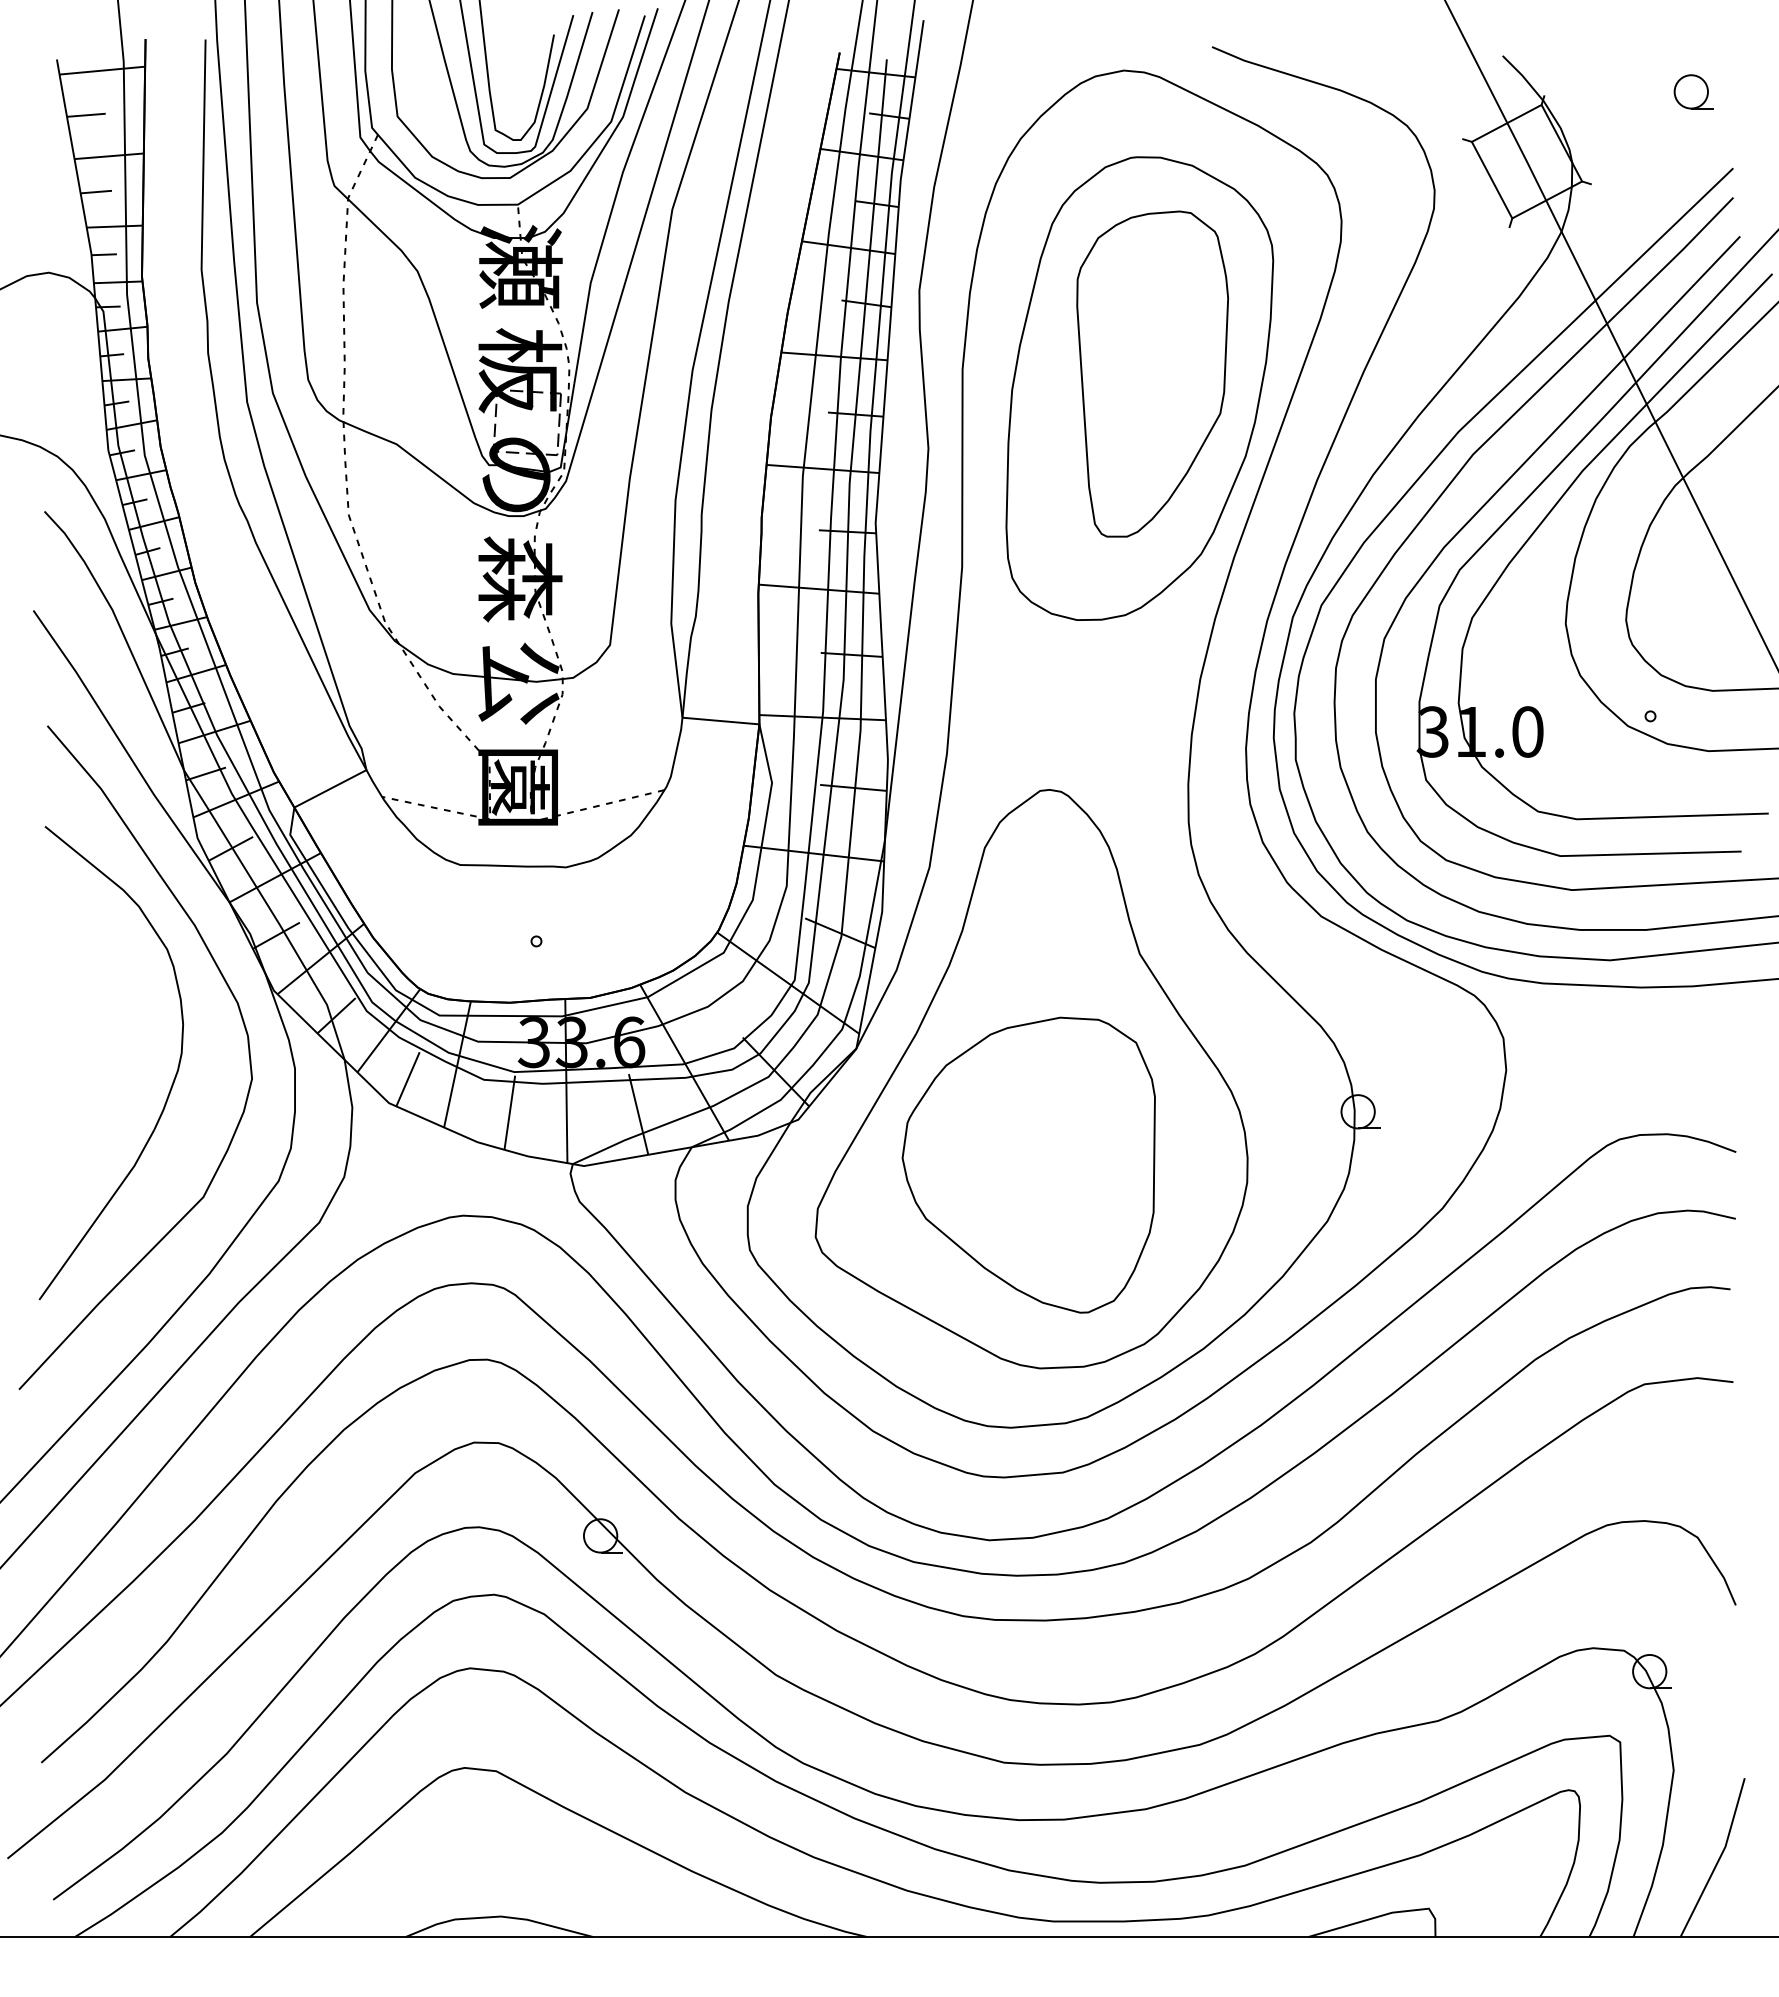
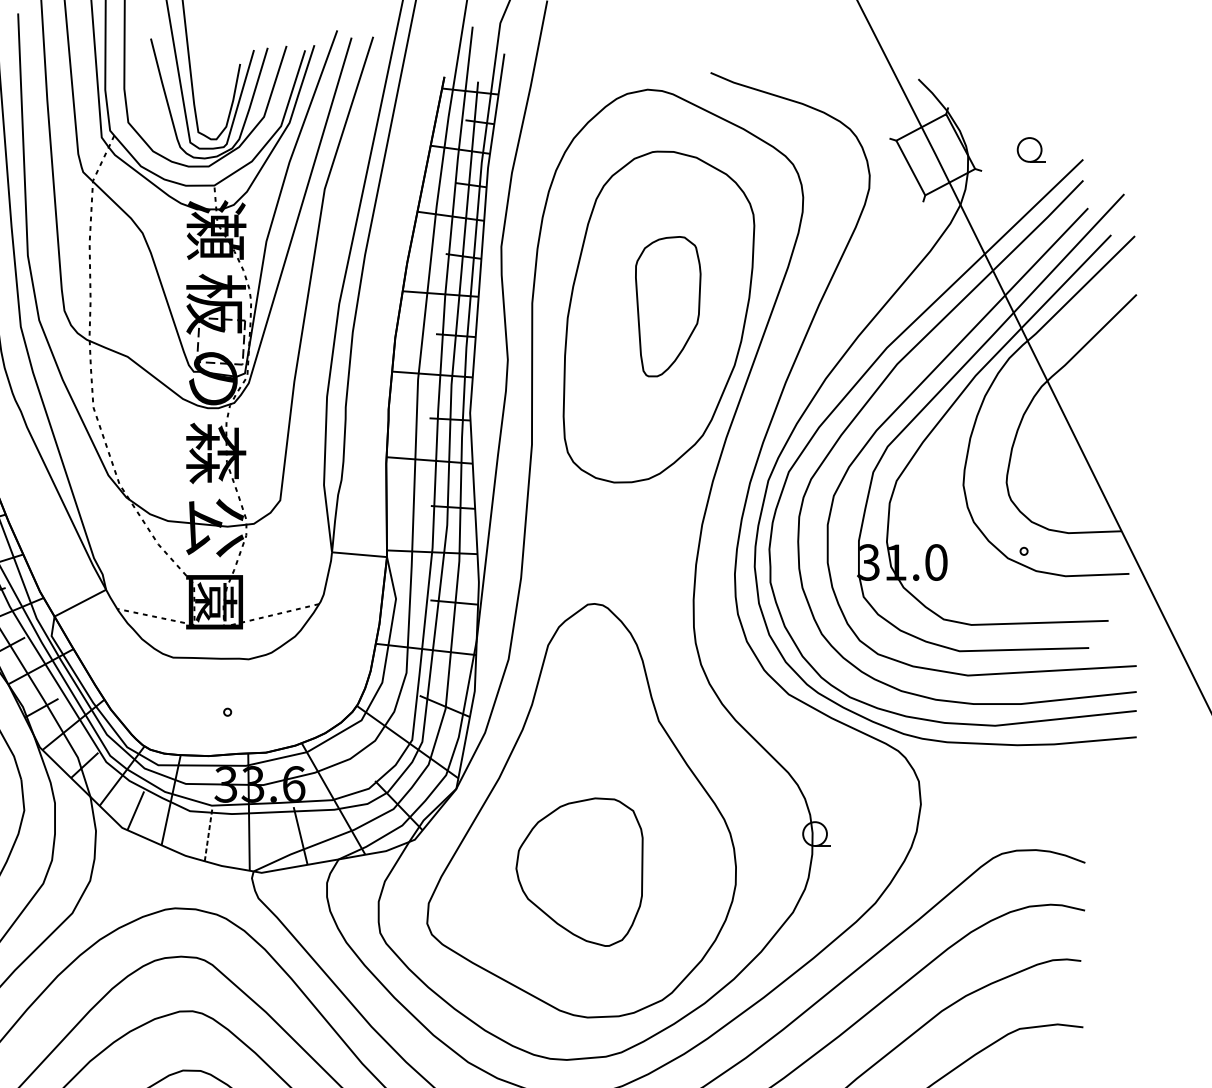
part: (1693, 91) -> (1031, 149), moved
part: (1152, 373) -> (668, 306), size x0.6
line: (509, 1112) -> (208, 834), solid -> dashed
part: (1028, 1164) -> (579, 871), size x0.7

